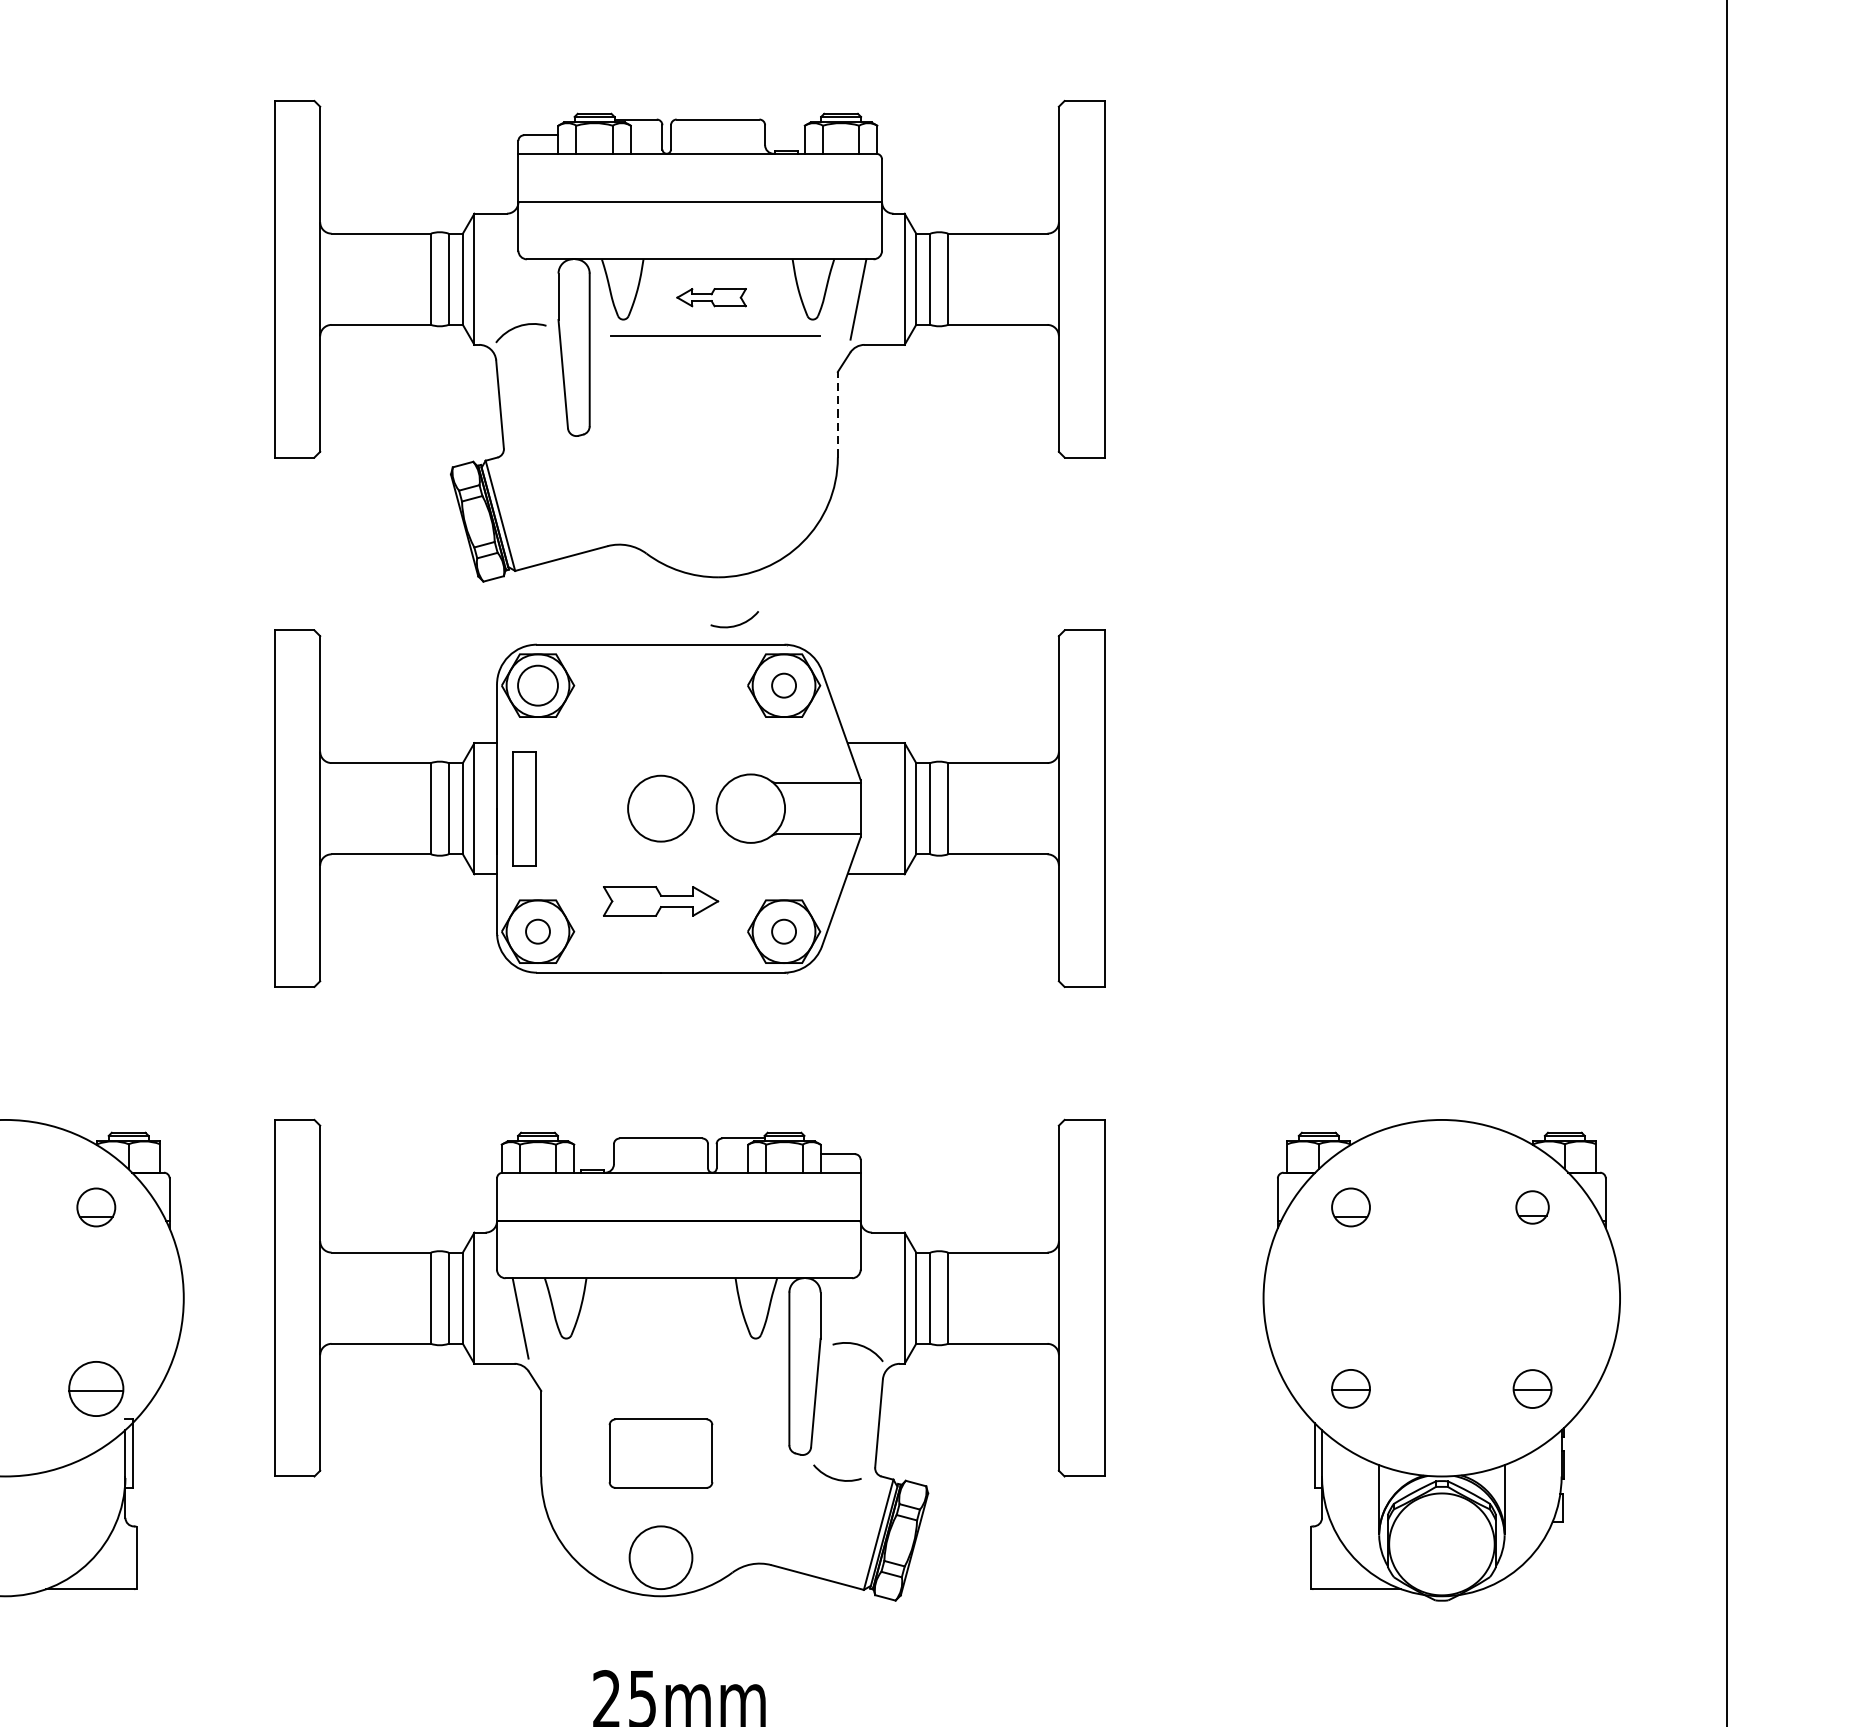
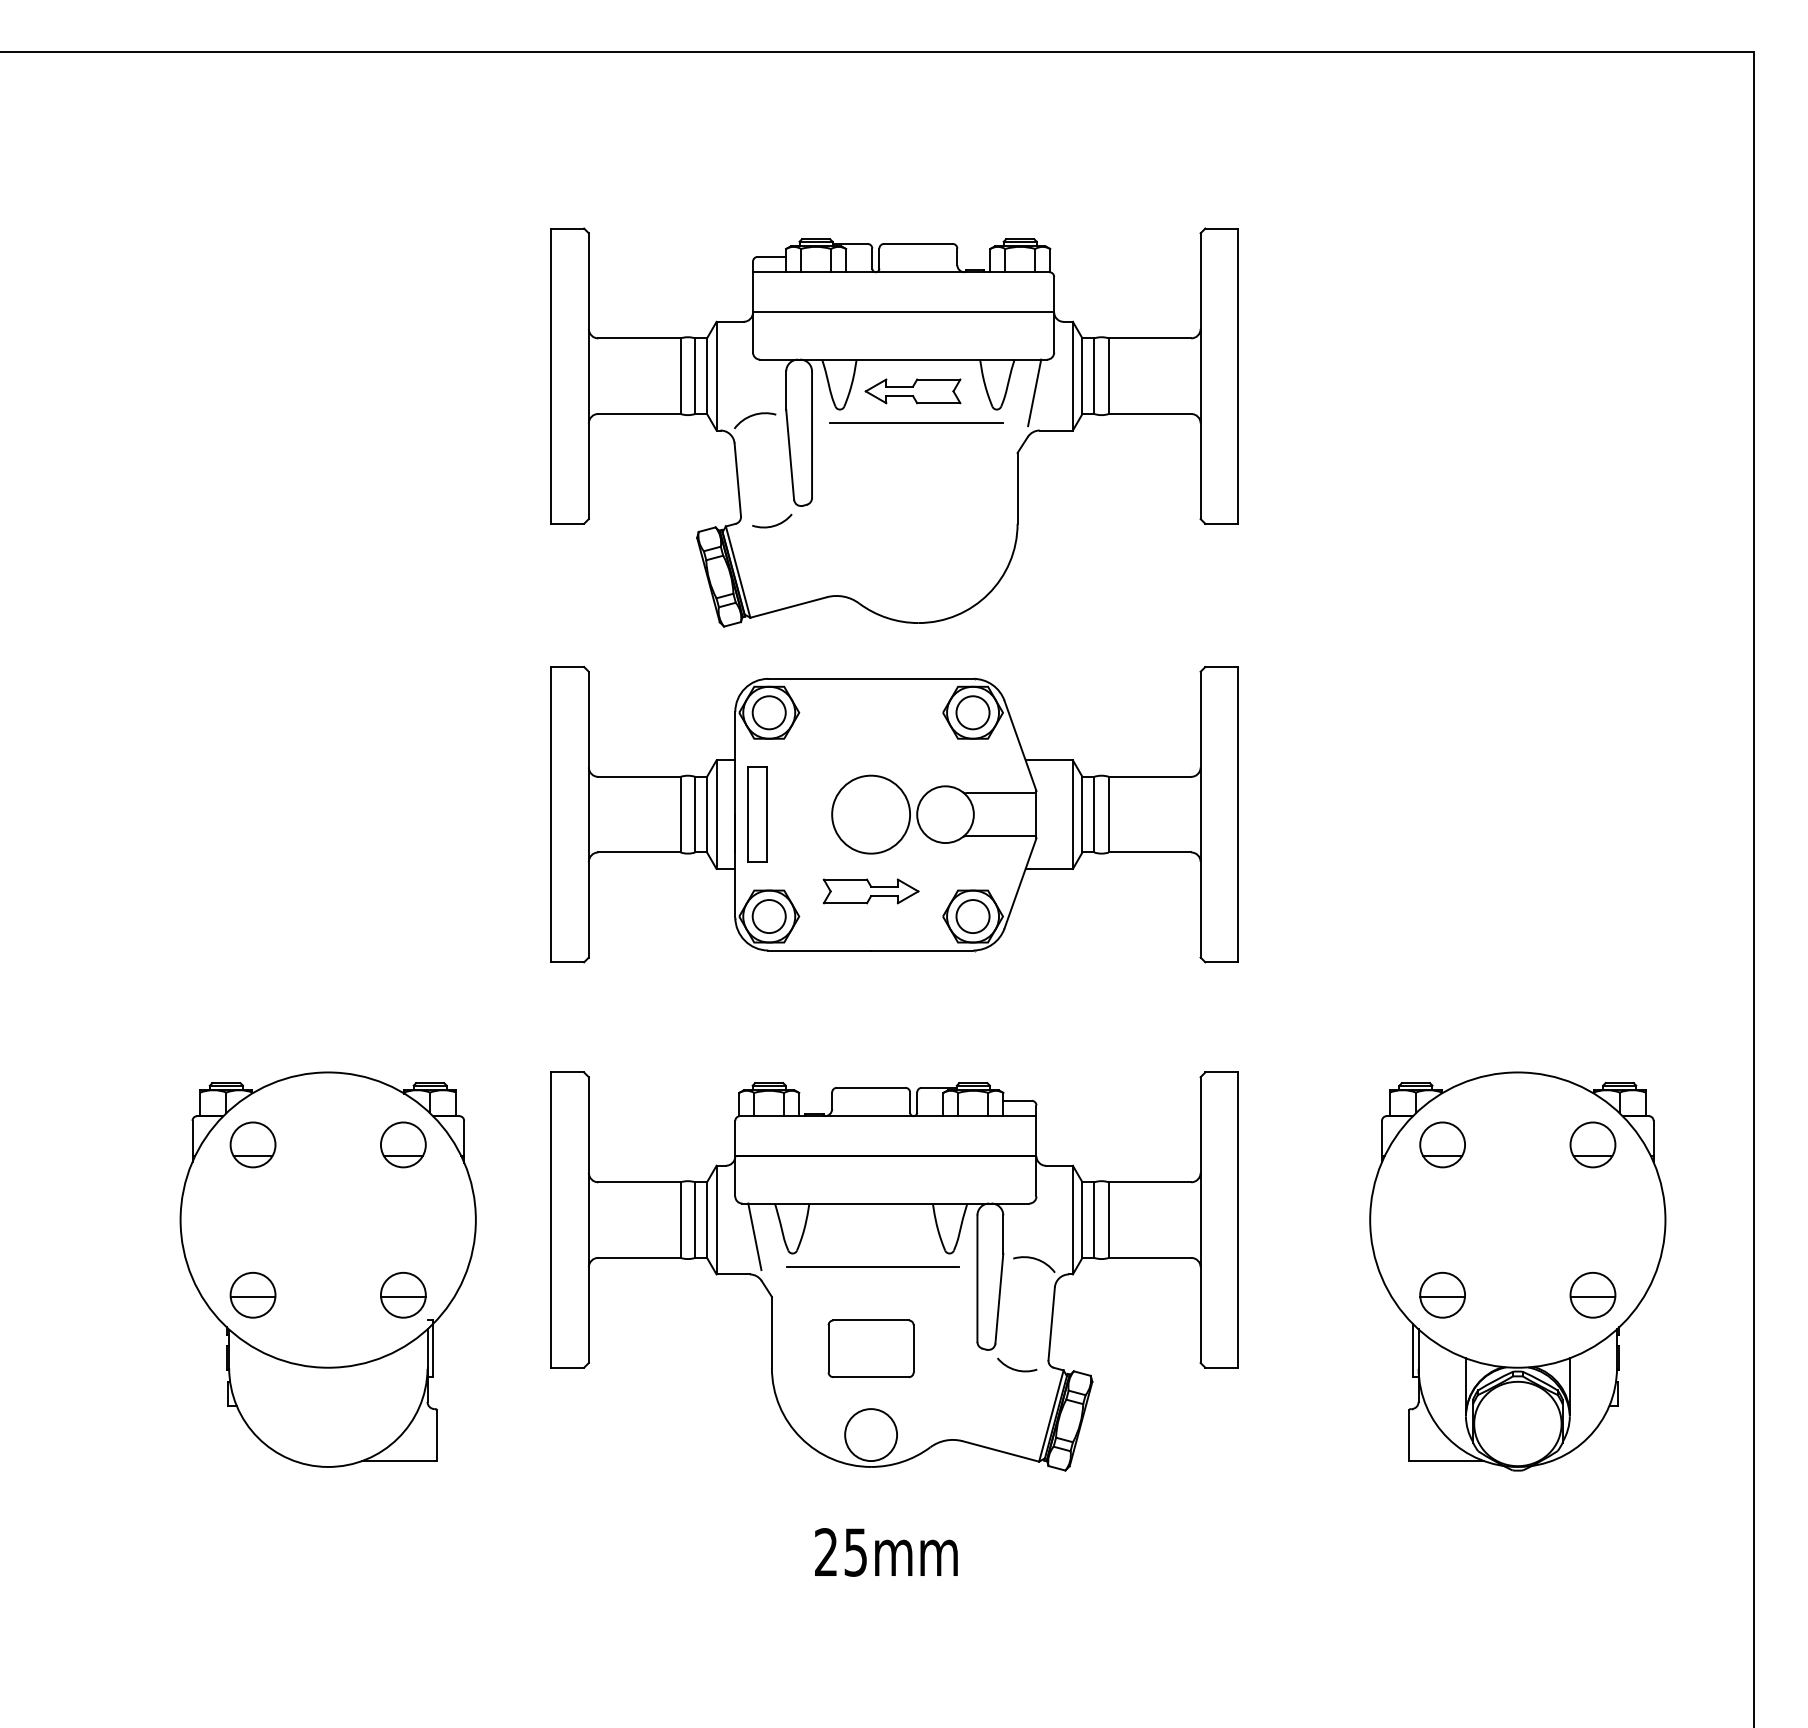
part: (710, 297) -> (912, 391), size x1.67
line: (837, 413) -> (1017, 487), dashed -> solid
arc: (738, 623) -> (775, 524), moved
circle: (783, 685) -> (972, 712), size x1.67
circle: (661, 808) -> (871, 814), size x1.43
circle: (537, 931) -> (768, 916), size x1.67
circle: (783, 931) -> (972, 916), size x1.67
part: (96, 1206) -> (403, 1144), size x1.43
part: (1350, 1206) -> (1442, 1144), size x1.43
part: (1532, 1206) -> (1592, 1144), size x1.67
line: (662, 1355) -> (872, 1267), added
part: (1350, 1388) -> (1442, 1294), size x1.43
part: (1532, 1389) -> (1592, 1295), size x1.43

